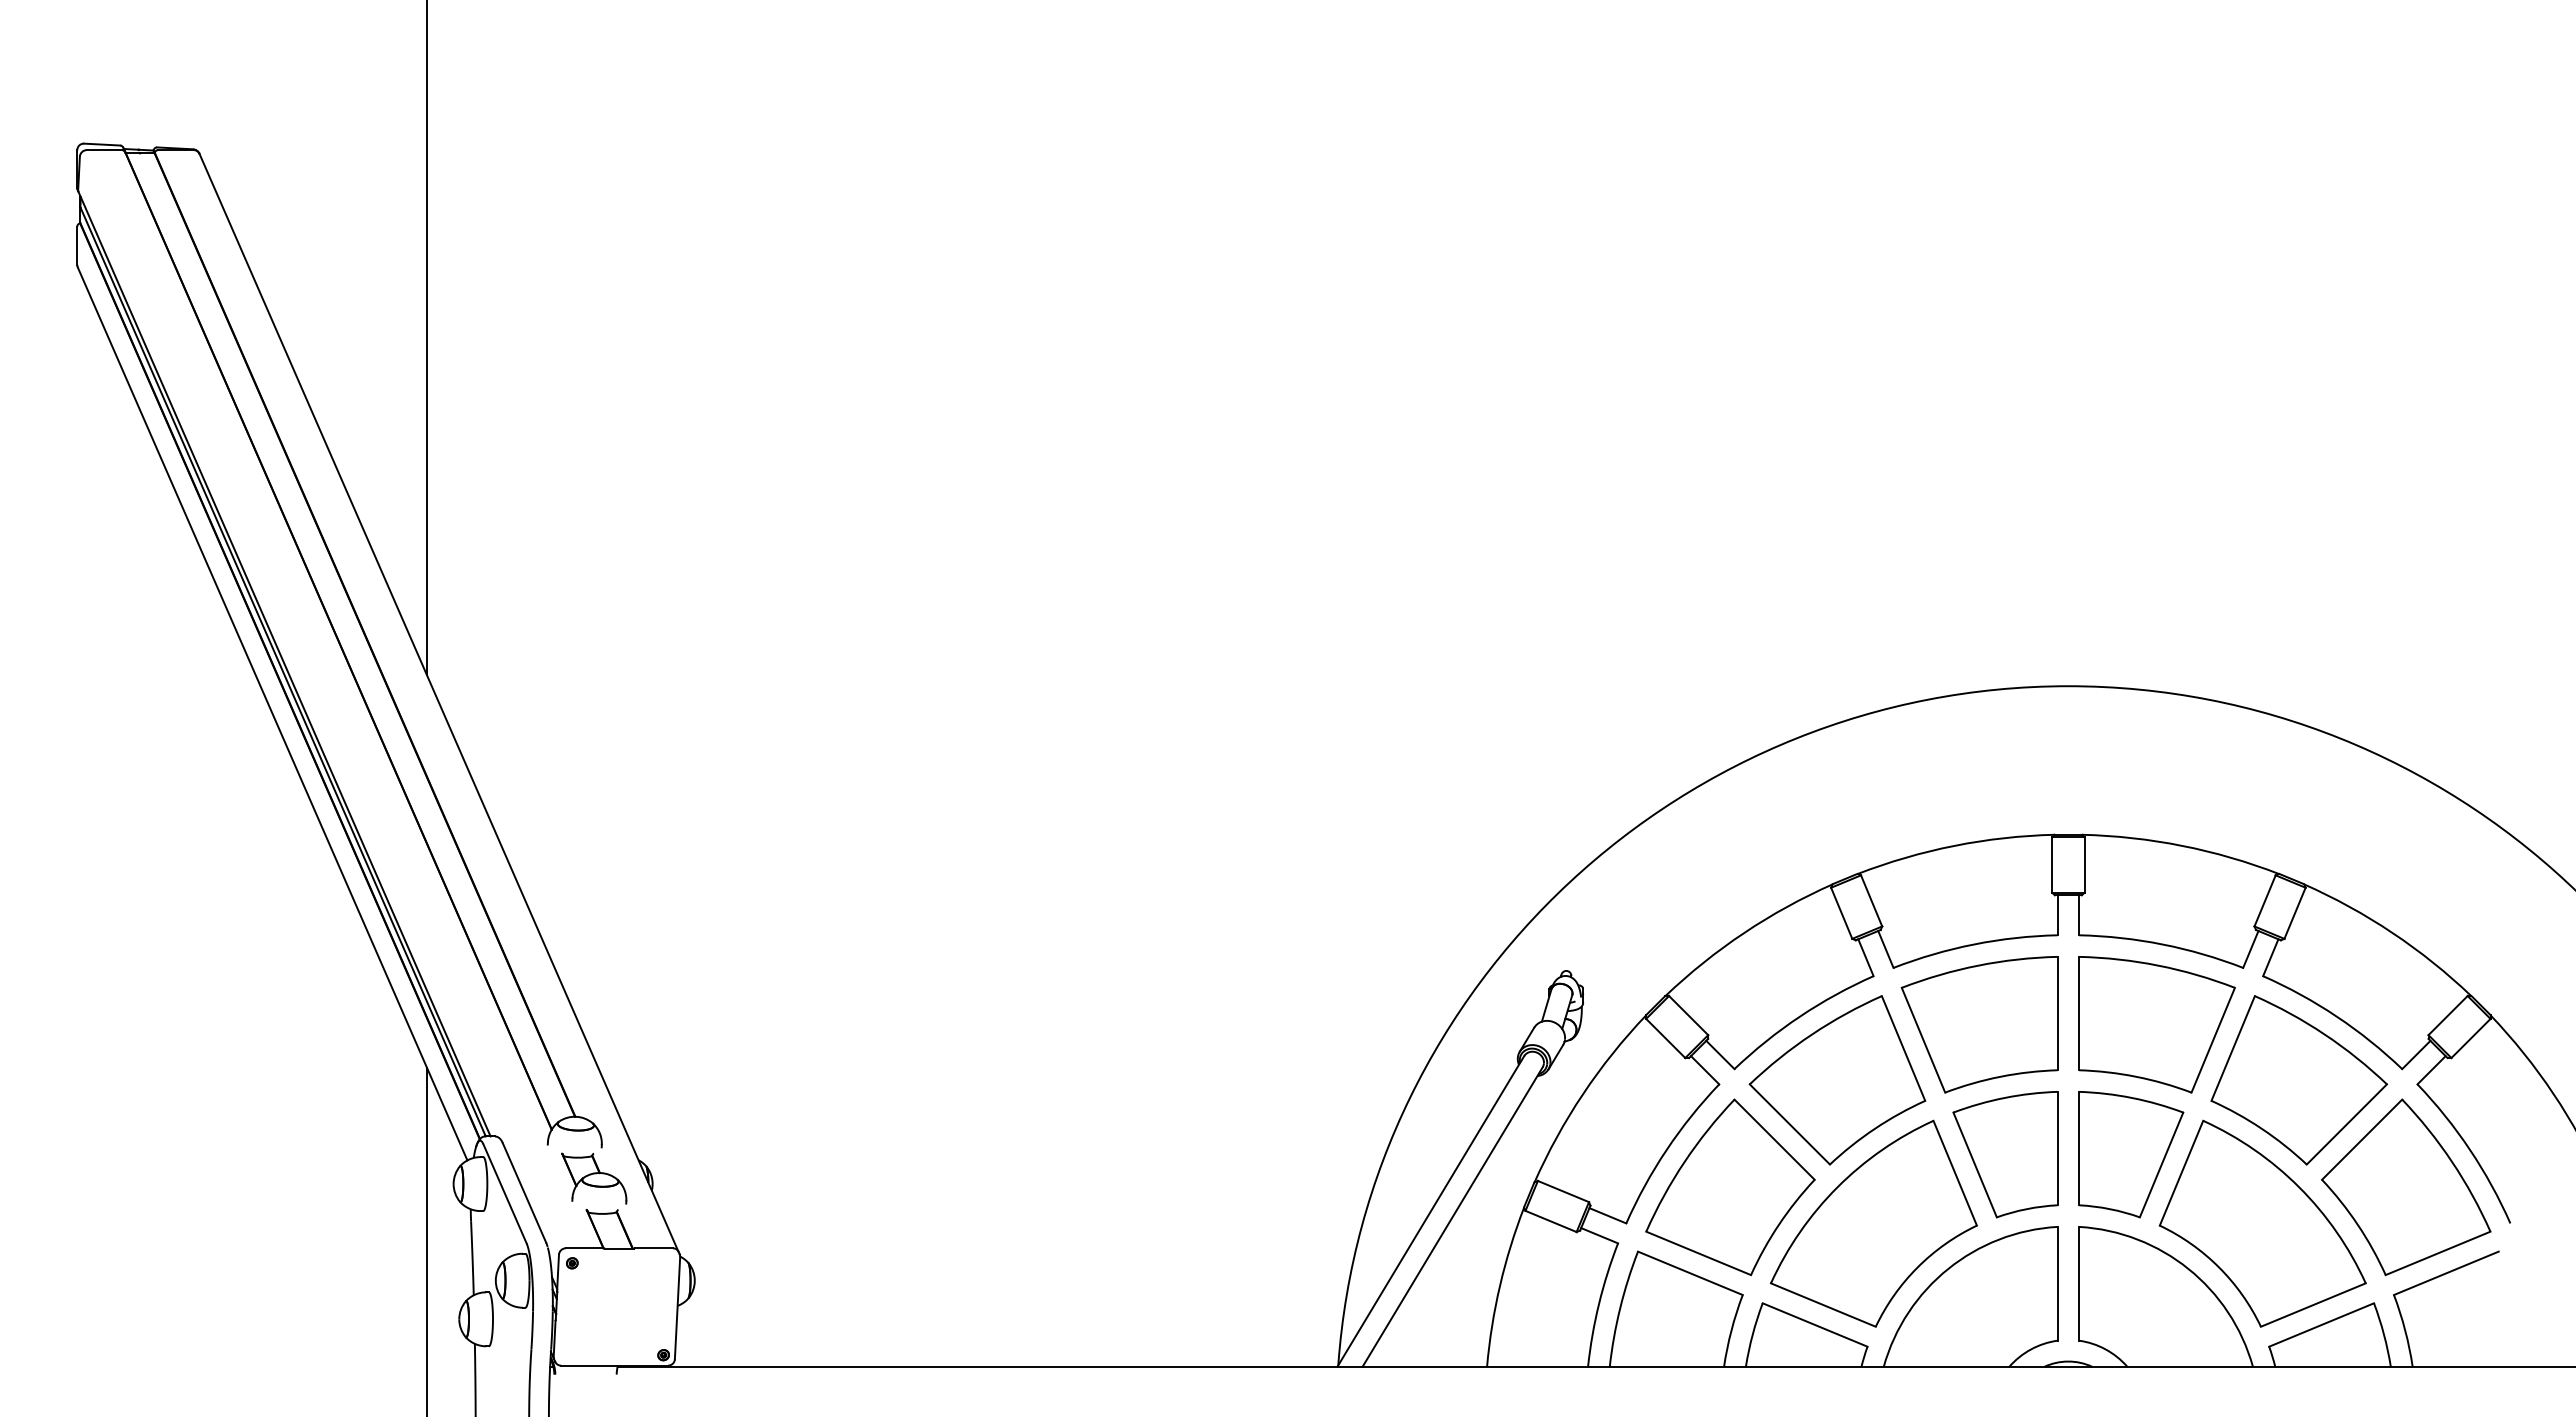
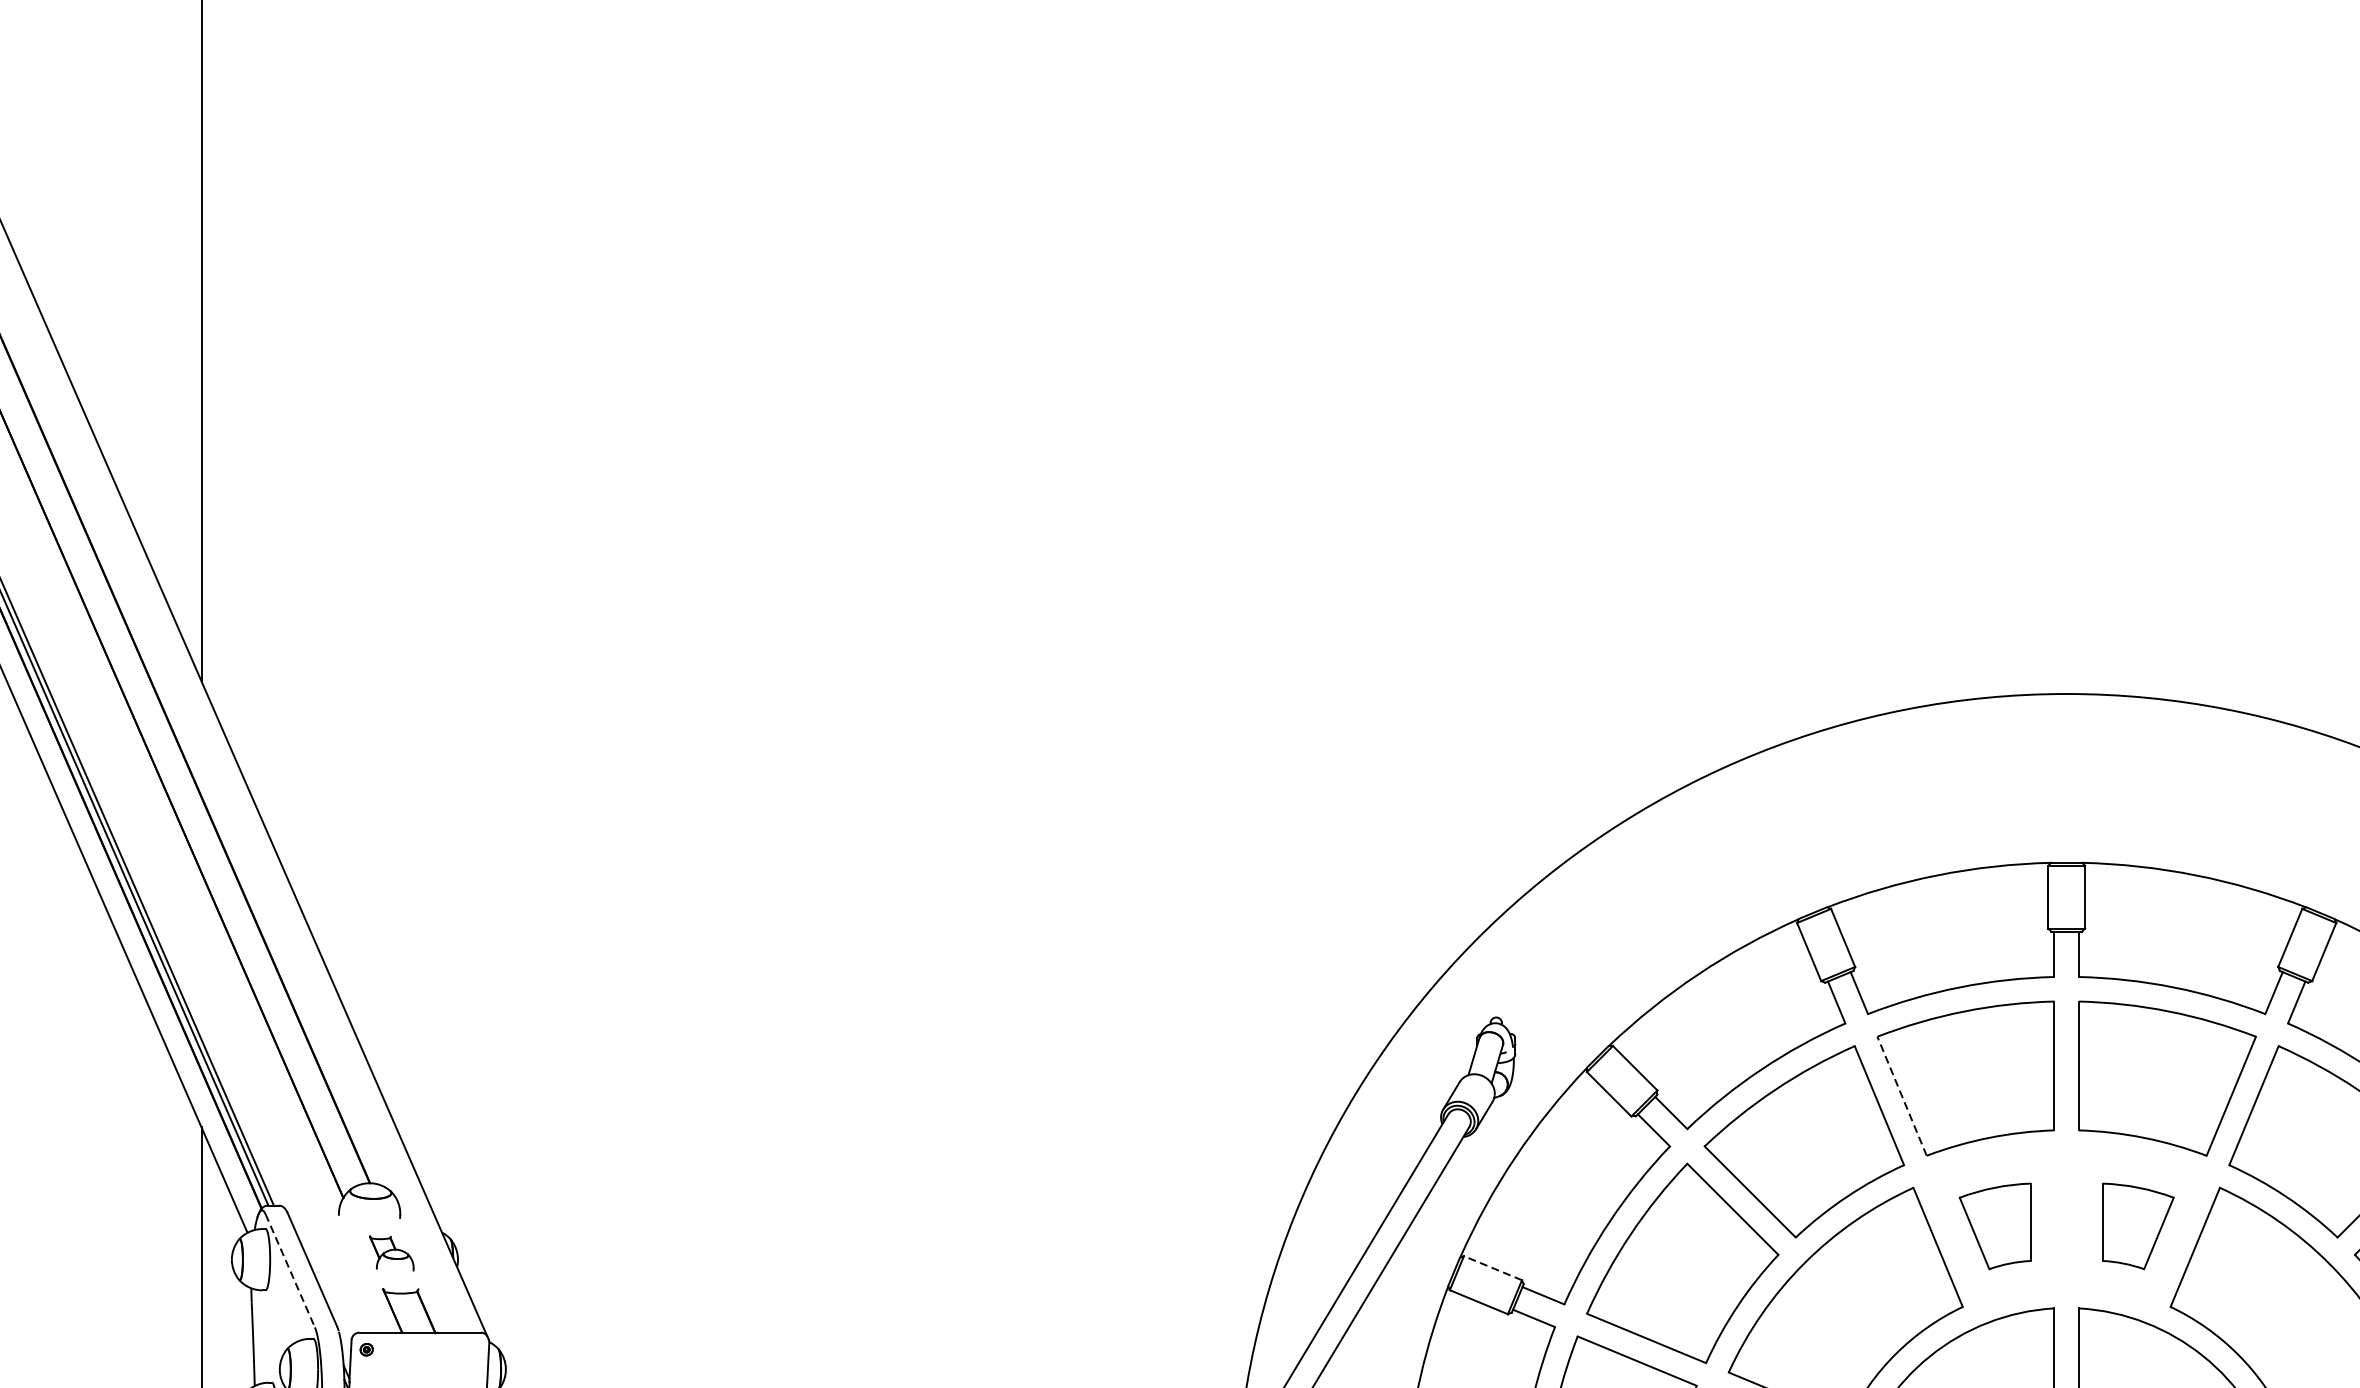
line: (1923, 1040) -> (1902, 1096), solid -> dashed
part: (2005, 1154) -> (1995, 1226), size x0.6
part: (2131, 1154) -> (2138, 1226), size x0.6
part: (594, 1178) -> (391, 1253), size x0.6
line: (1563, 1191) -> (1493, 1268), solid -> dashed
line: (505, 1194) -> (290, 1271), solid -> dashed

